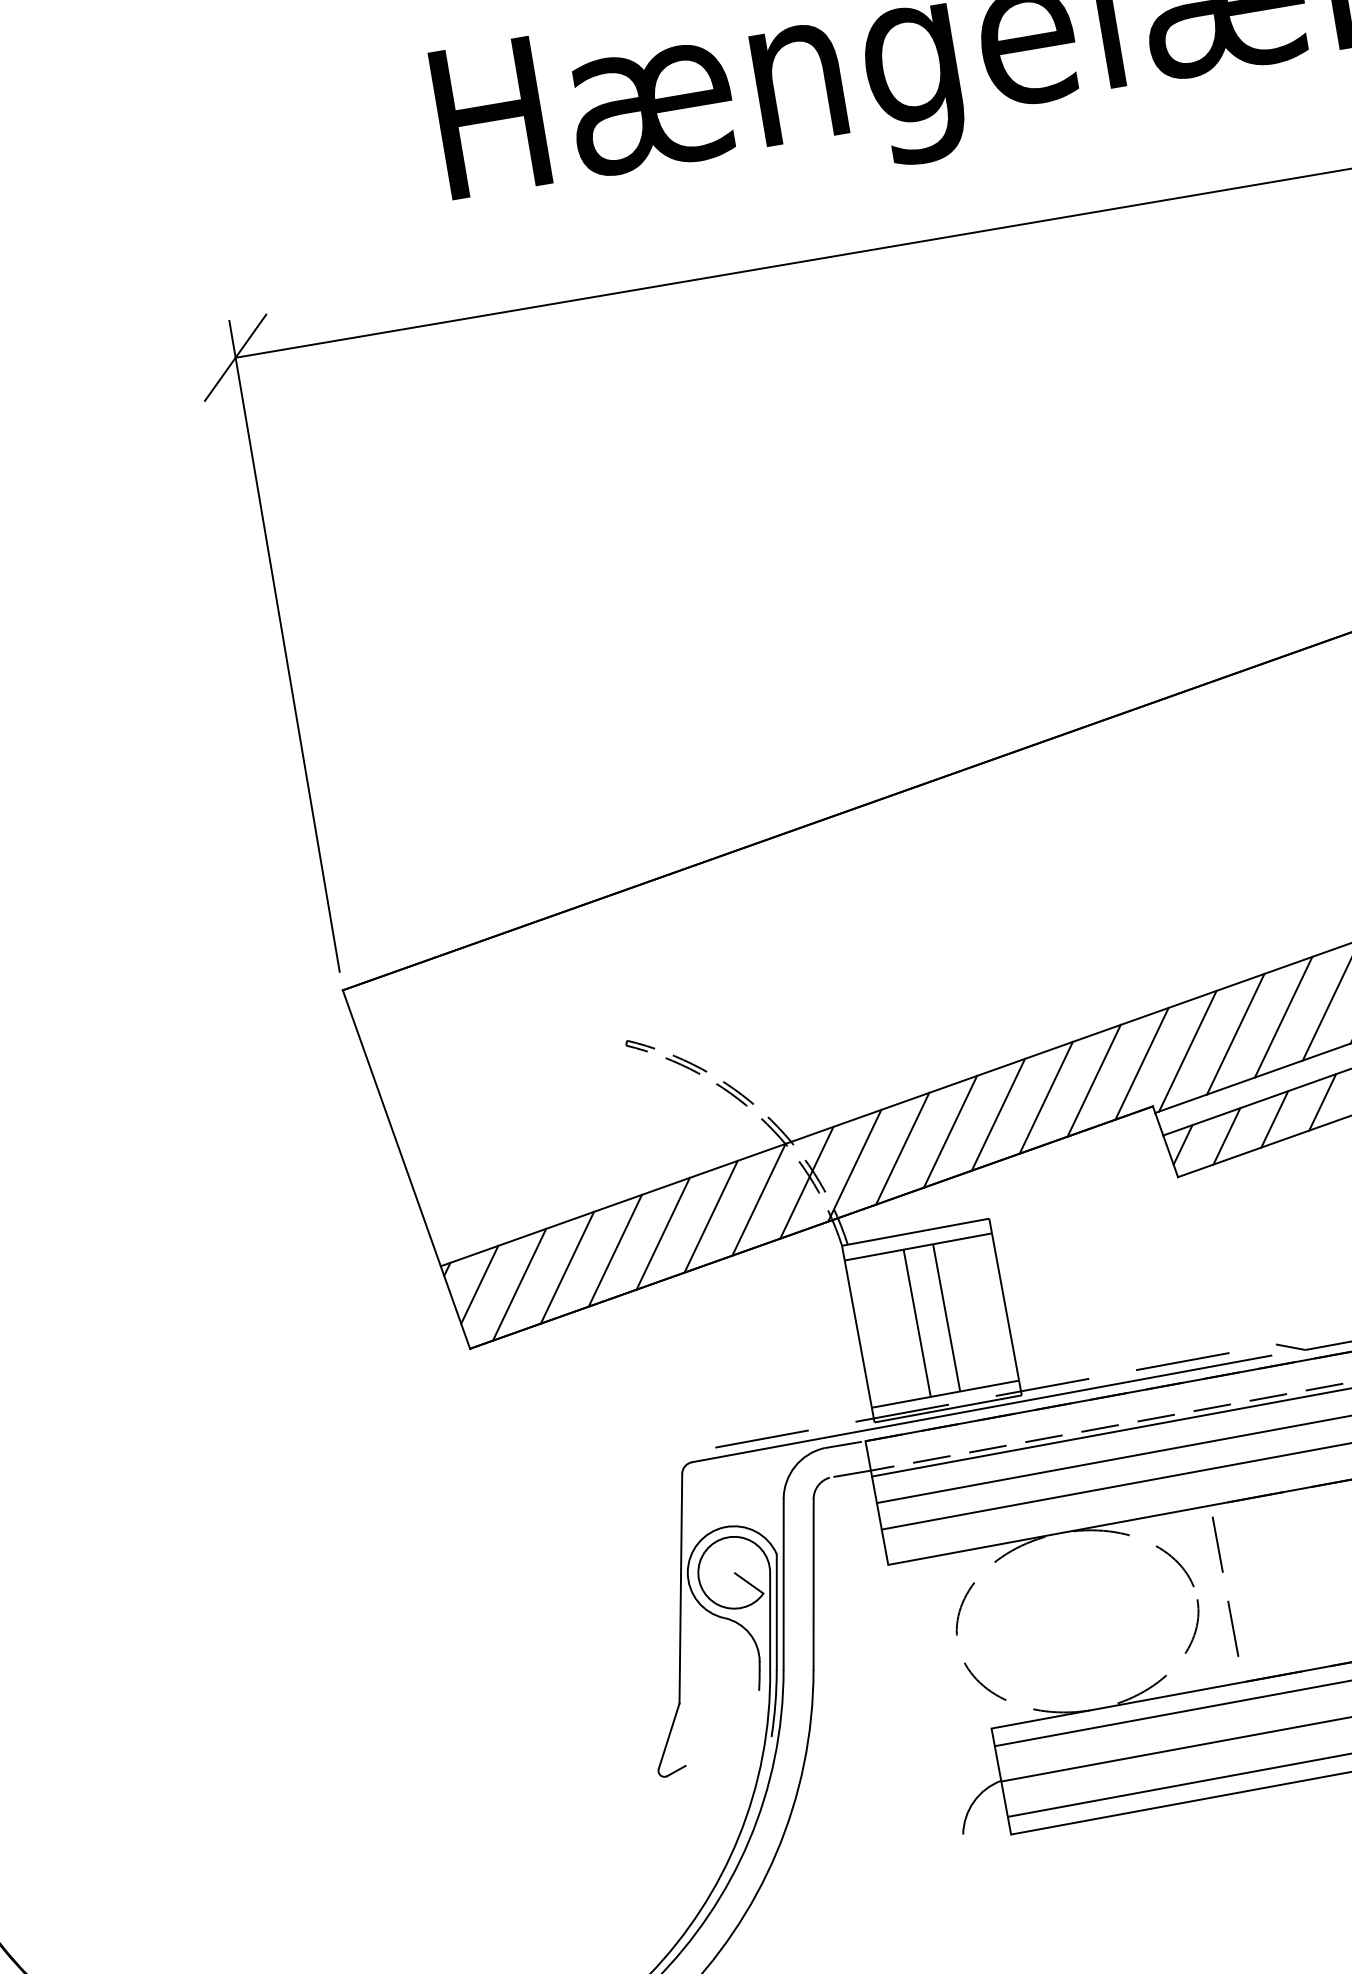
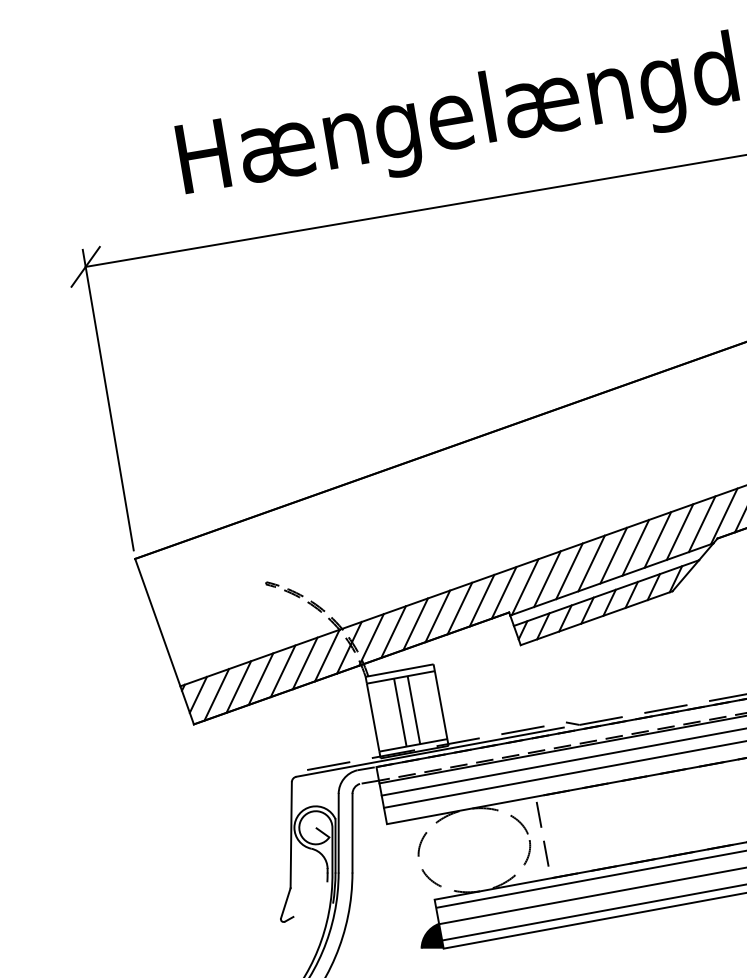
fill: (986, 1806) -> (432, 935), added

